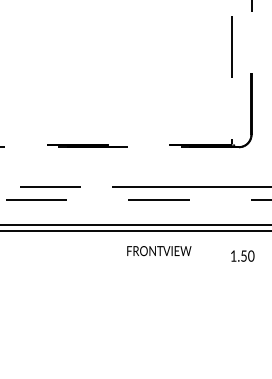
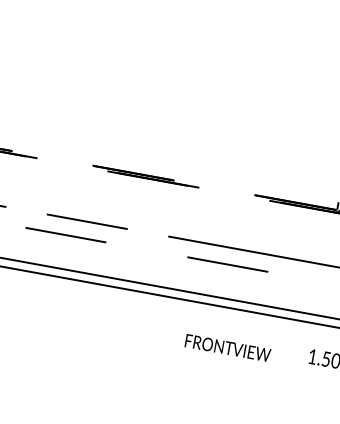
text: (159, 251) -> (228, 348), moved

